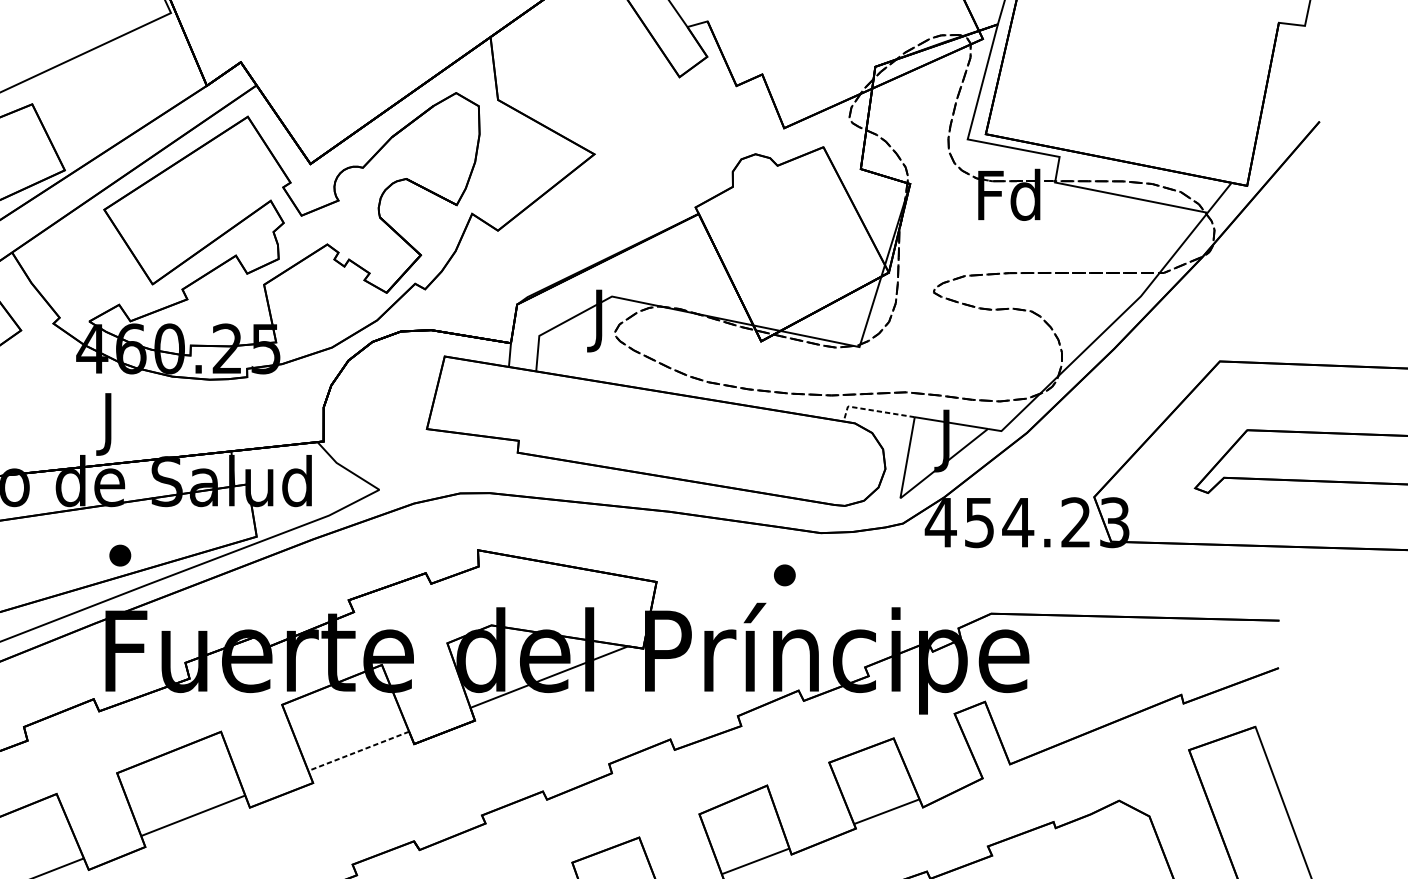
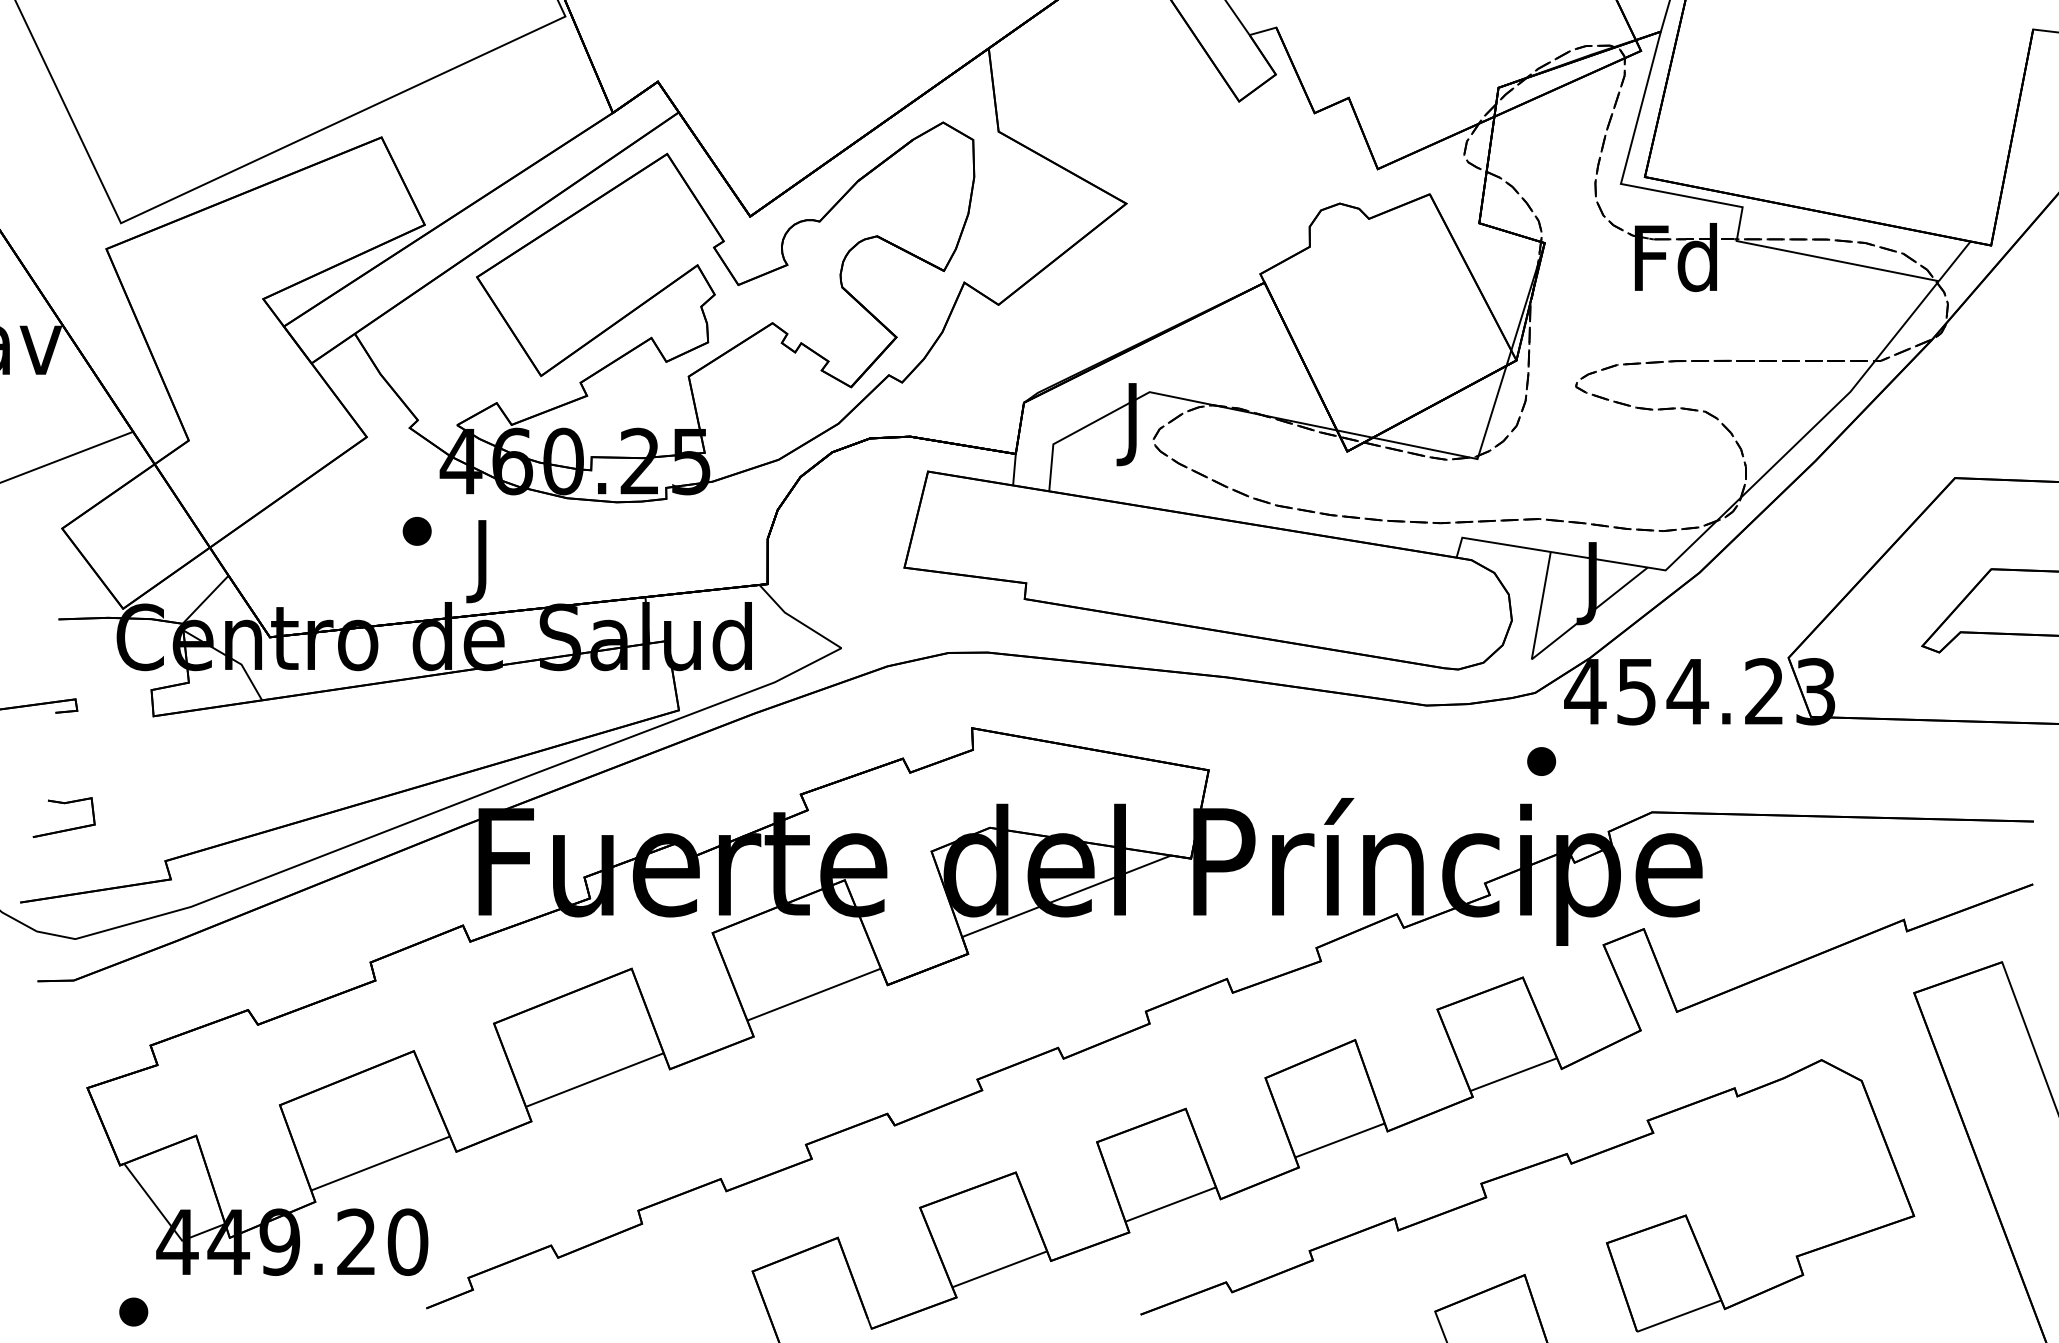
line: (873, 410) -> (1495, 543), dashed -> solid
part: (119, 555) -> (416, 531), moved
part: (784, 575) -> (1541, 761), moved
line: (359, 751) -> (814, 994), dashed -> solid

